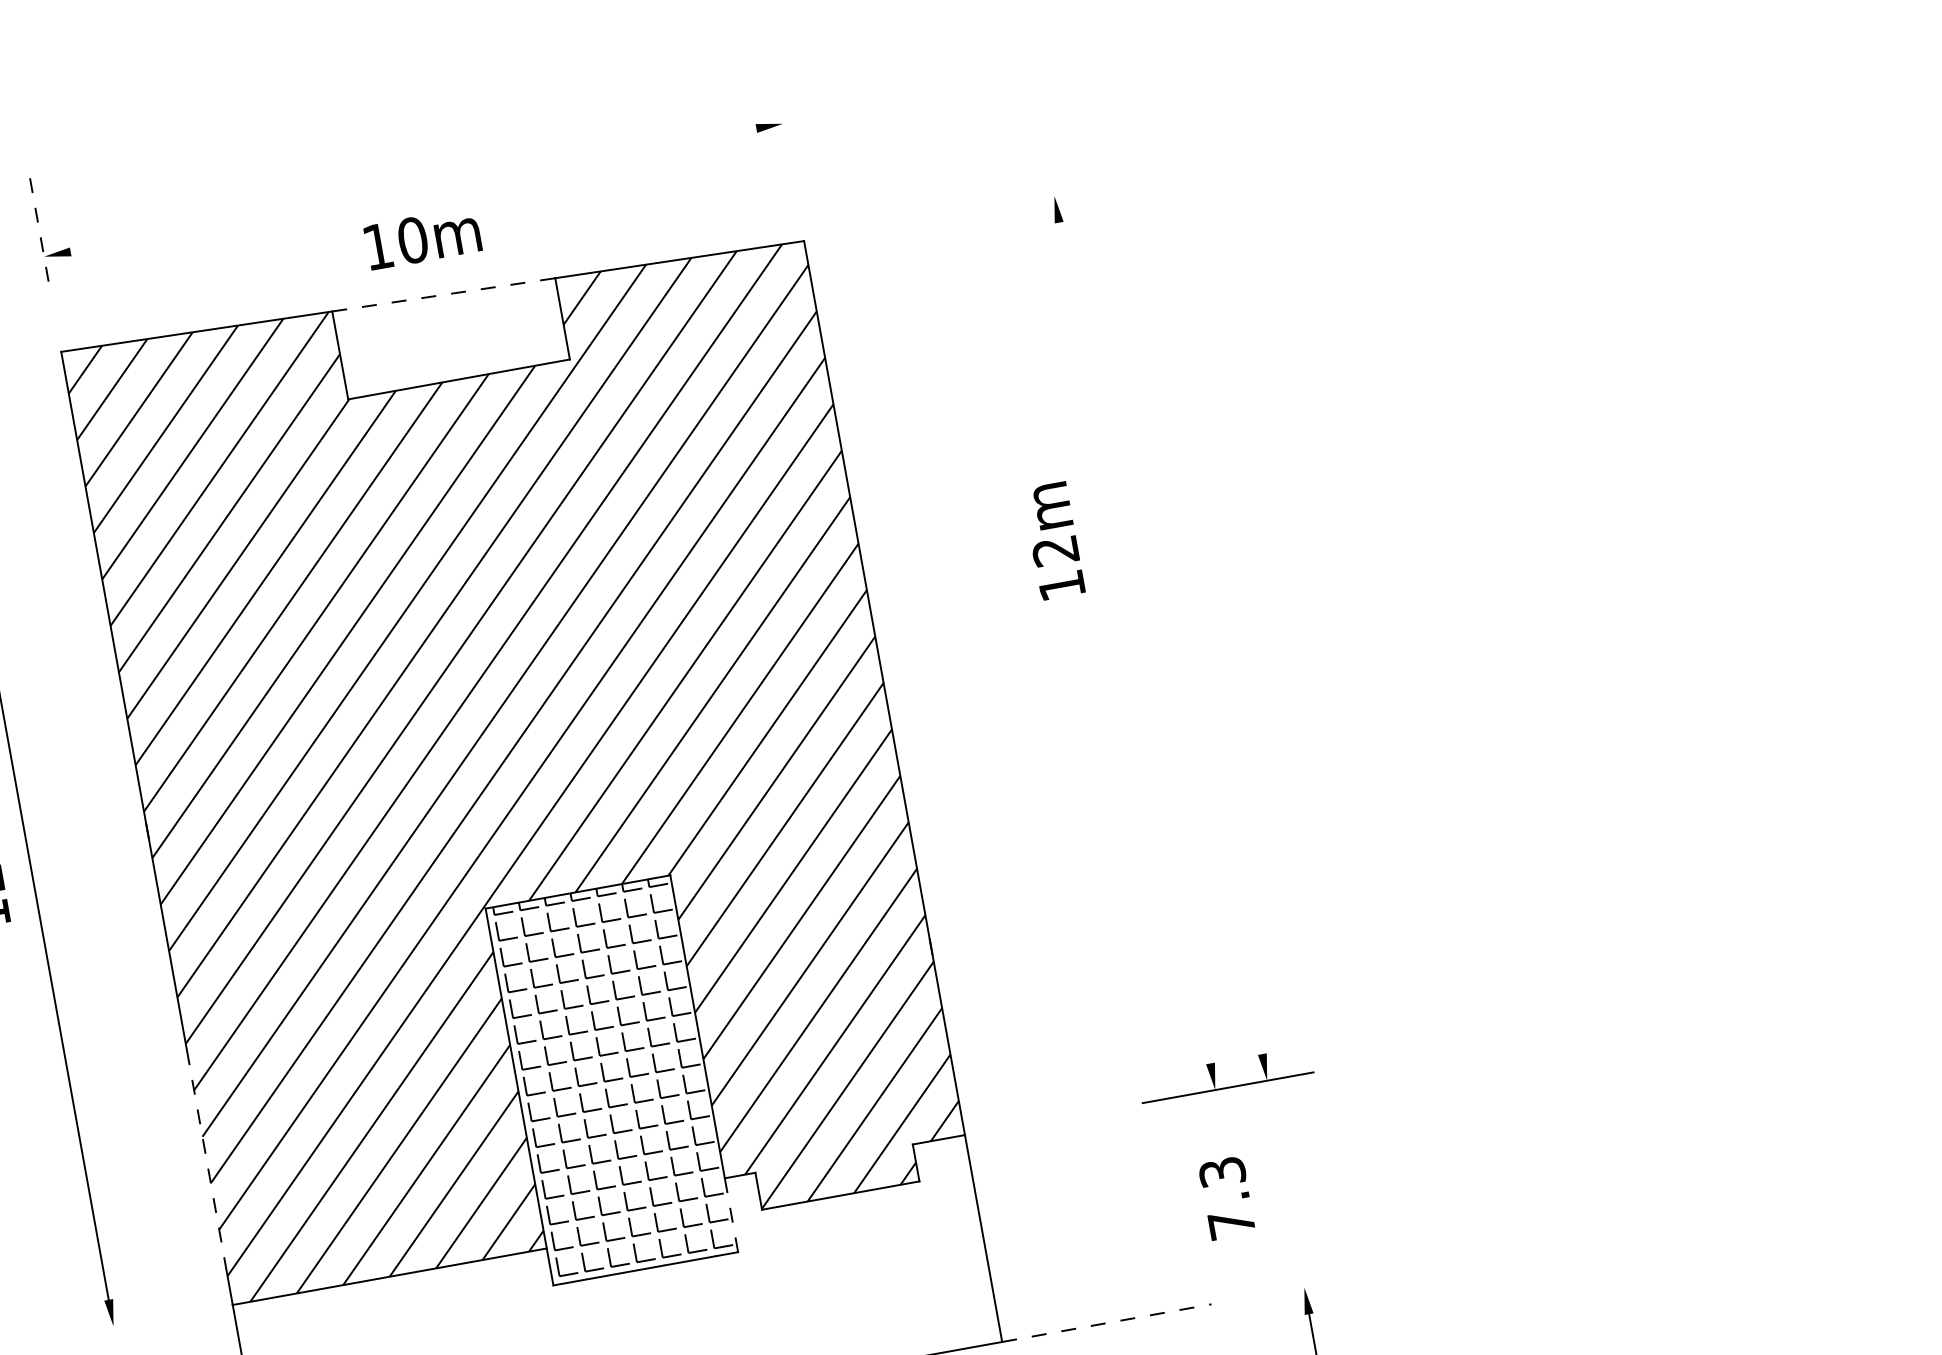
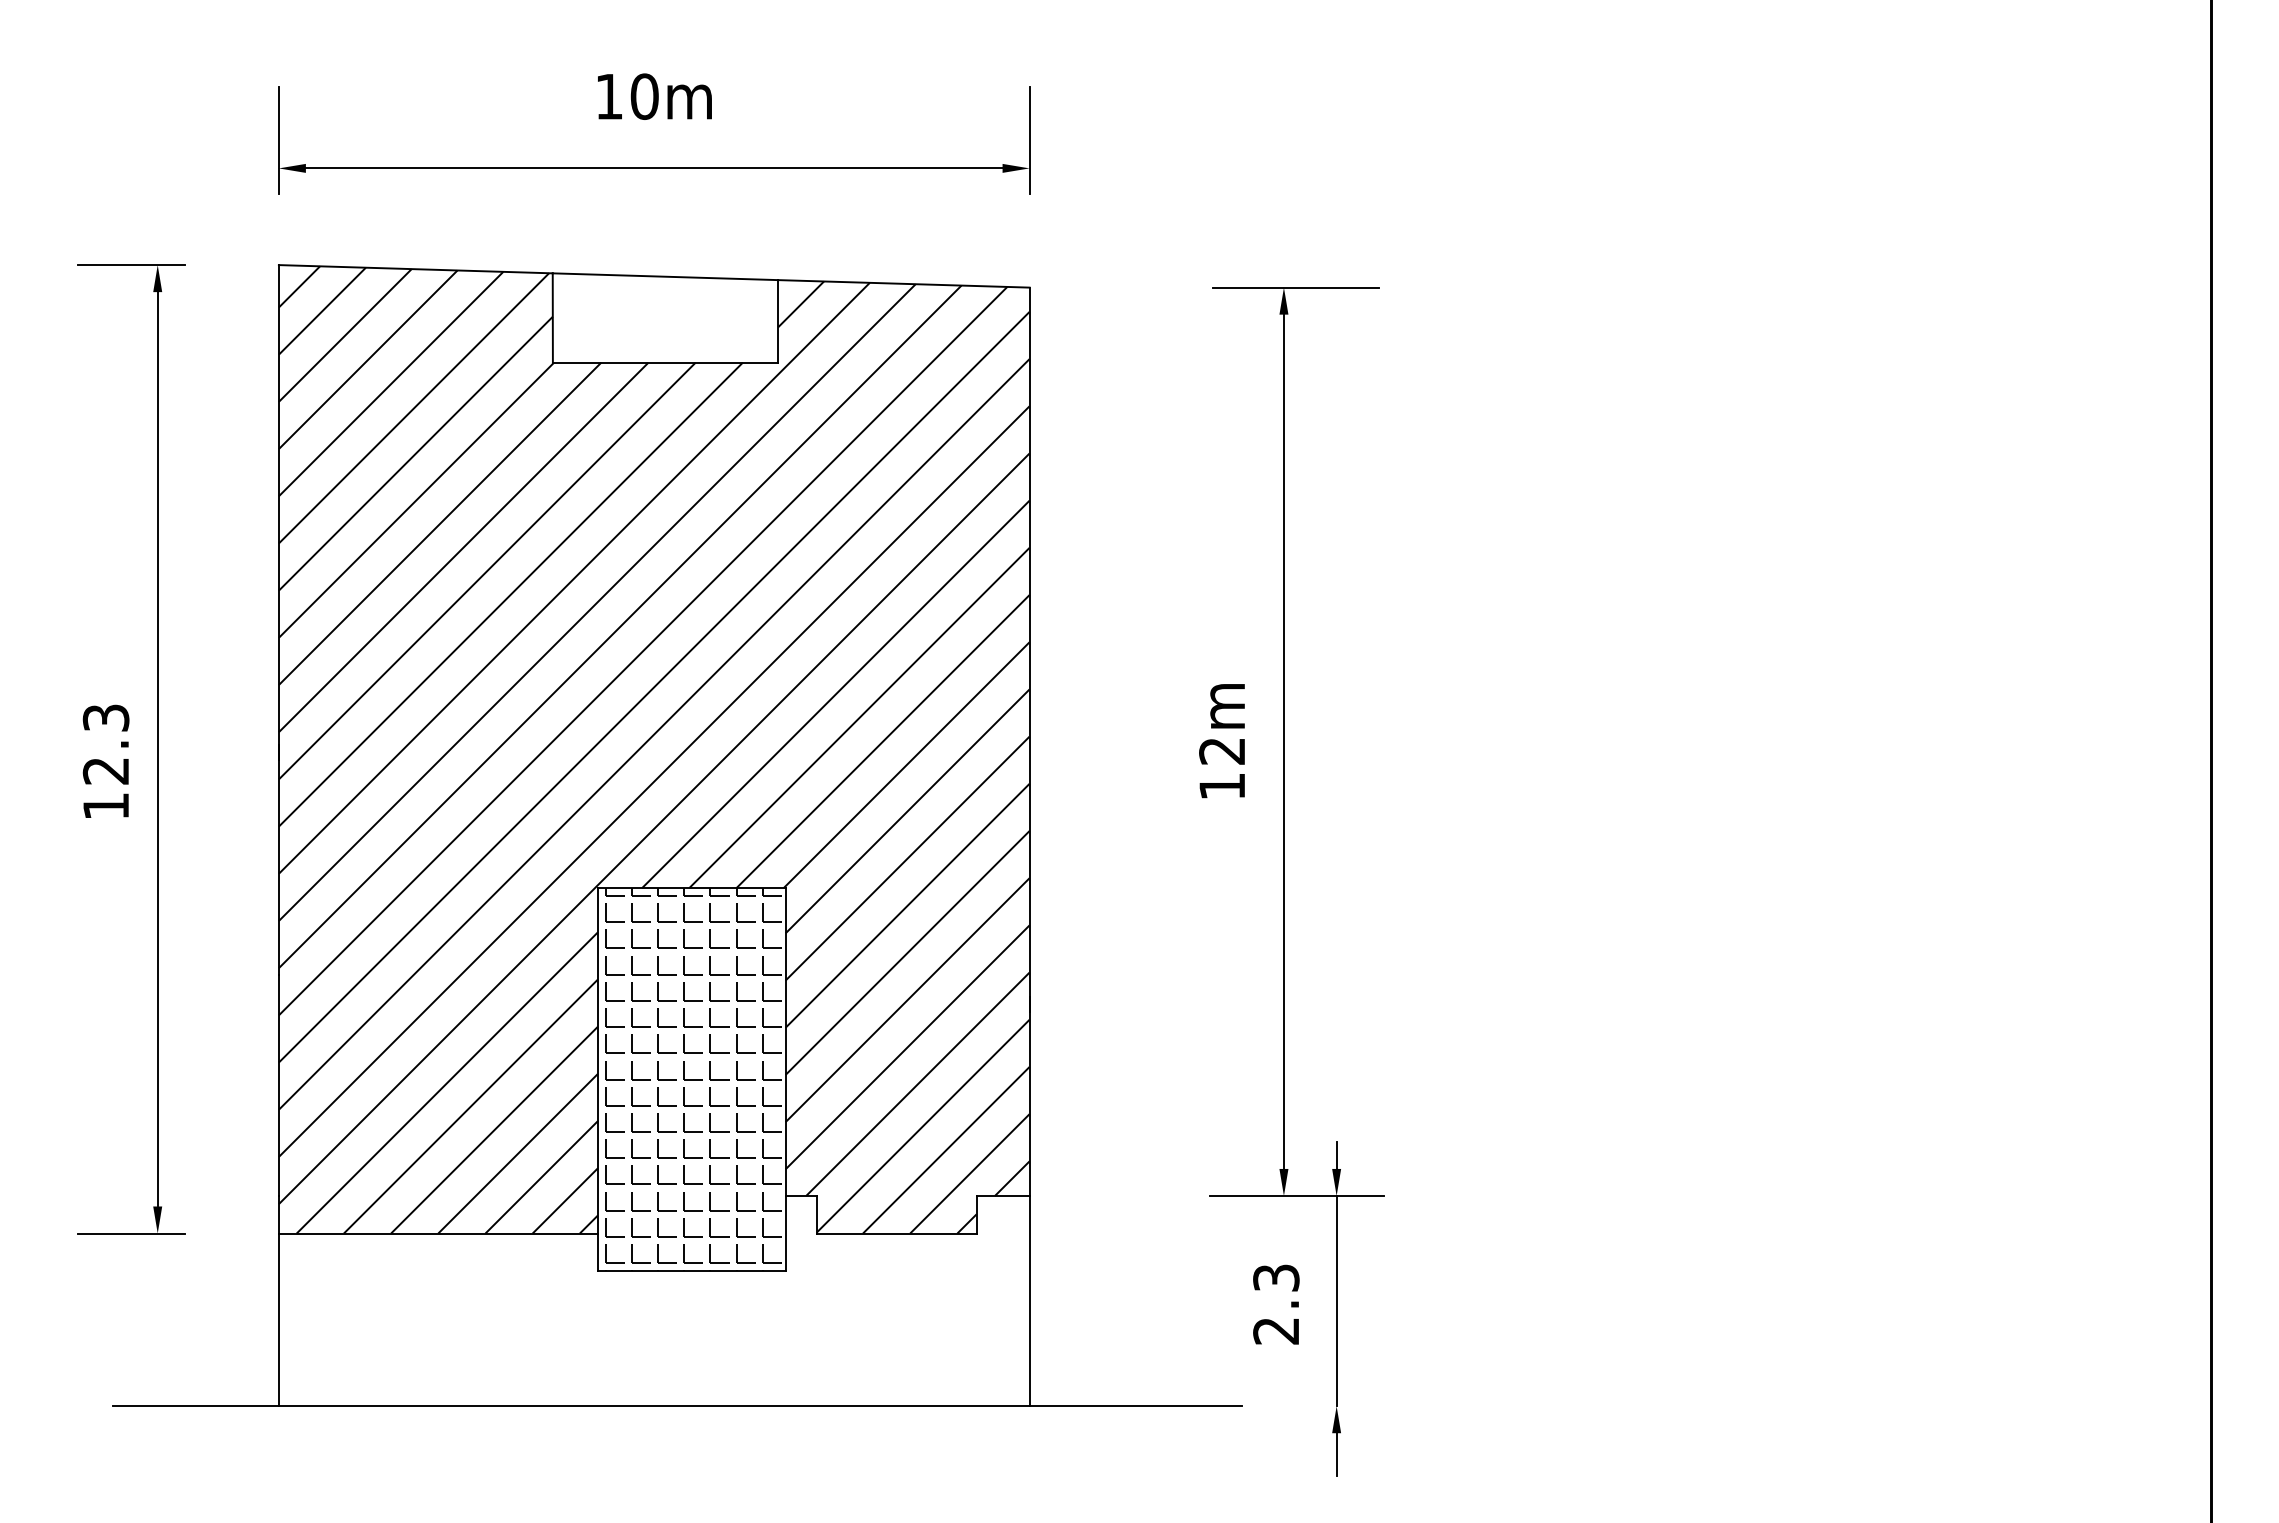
line: (777, 96) -> (1029, 140), added
line: (412, 190) -> (653, 168), added
line: (1065, 193) -> (1295, 287), added
line: (38, 228) -> (278, 139), dashed -> solid
text: (422, 238) -> (654, 96), moved
line: (443, 294) -> (665, 276), dashed -> solid
text: (1053, 541) -> (1221, 741), moved
line: (1134, 642) -> (1283, 741), added
line: (1259, 1039) -> (1336, 1154), added
line: (206, 1159) -> (278, 1085), dashed -> solid
line: (1285, 1183) -> (1336, 1300), added
line: (731, 1215) -> (785, 1233), dashed -> solid
text: (1230, 1224) -> (1275, 1331), 7.3 -> 2.3
line: (1107, 1323) -> (1136, 1406), dashed -> solid
line: (87, 1331) -> (131, 1233), added

